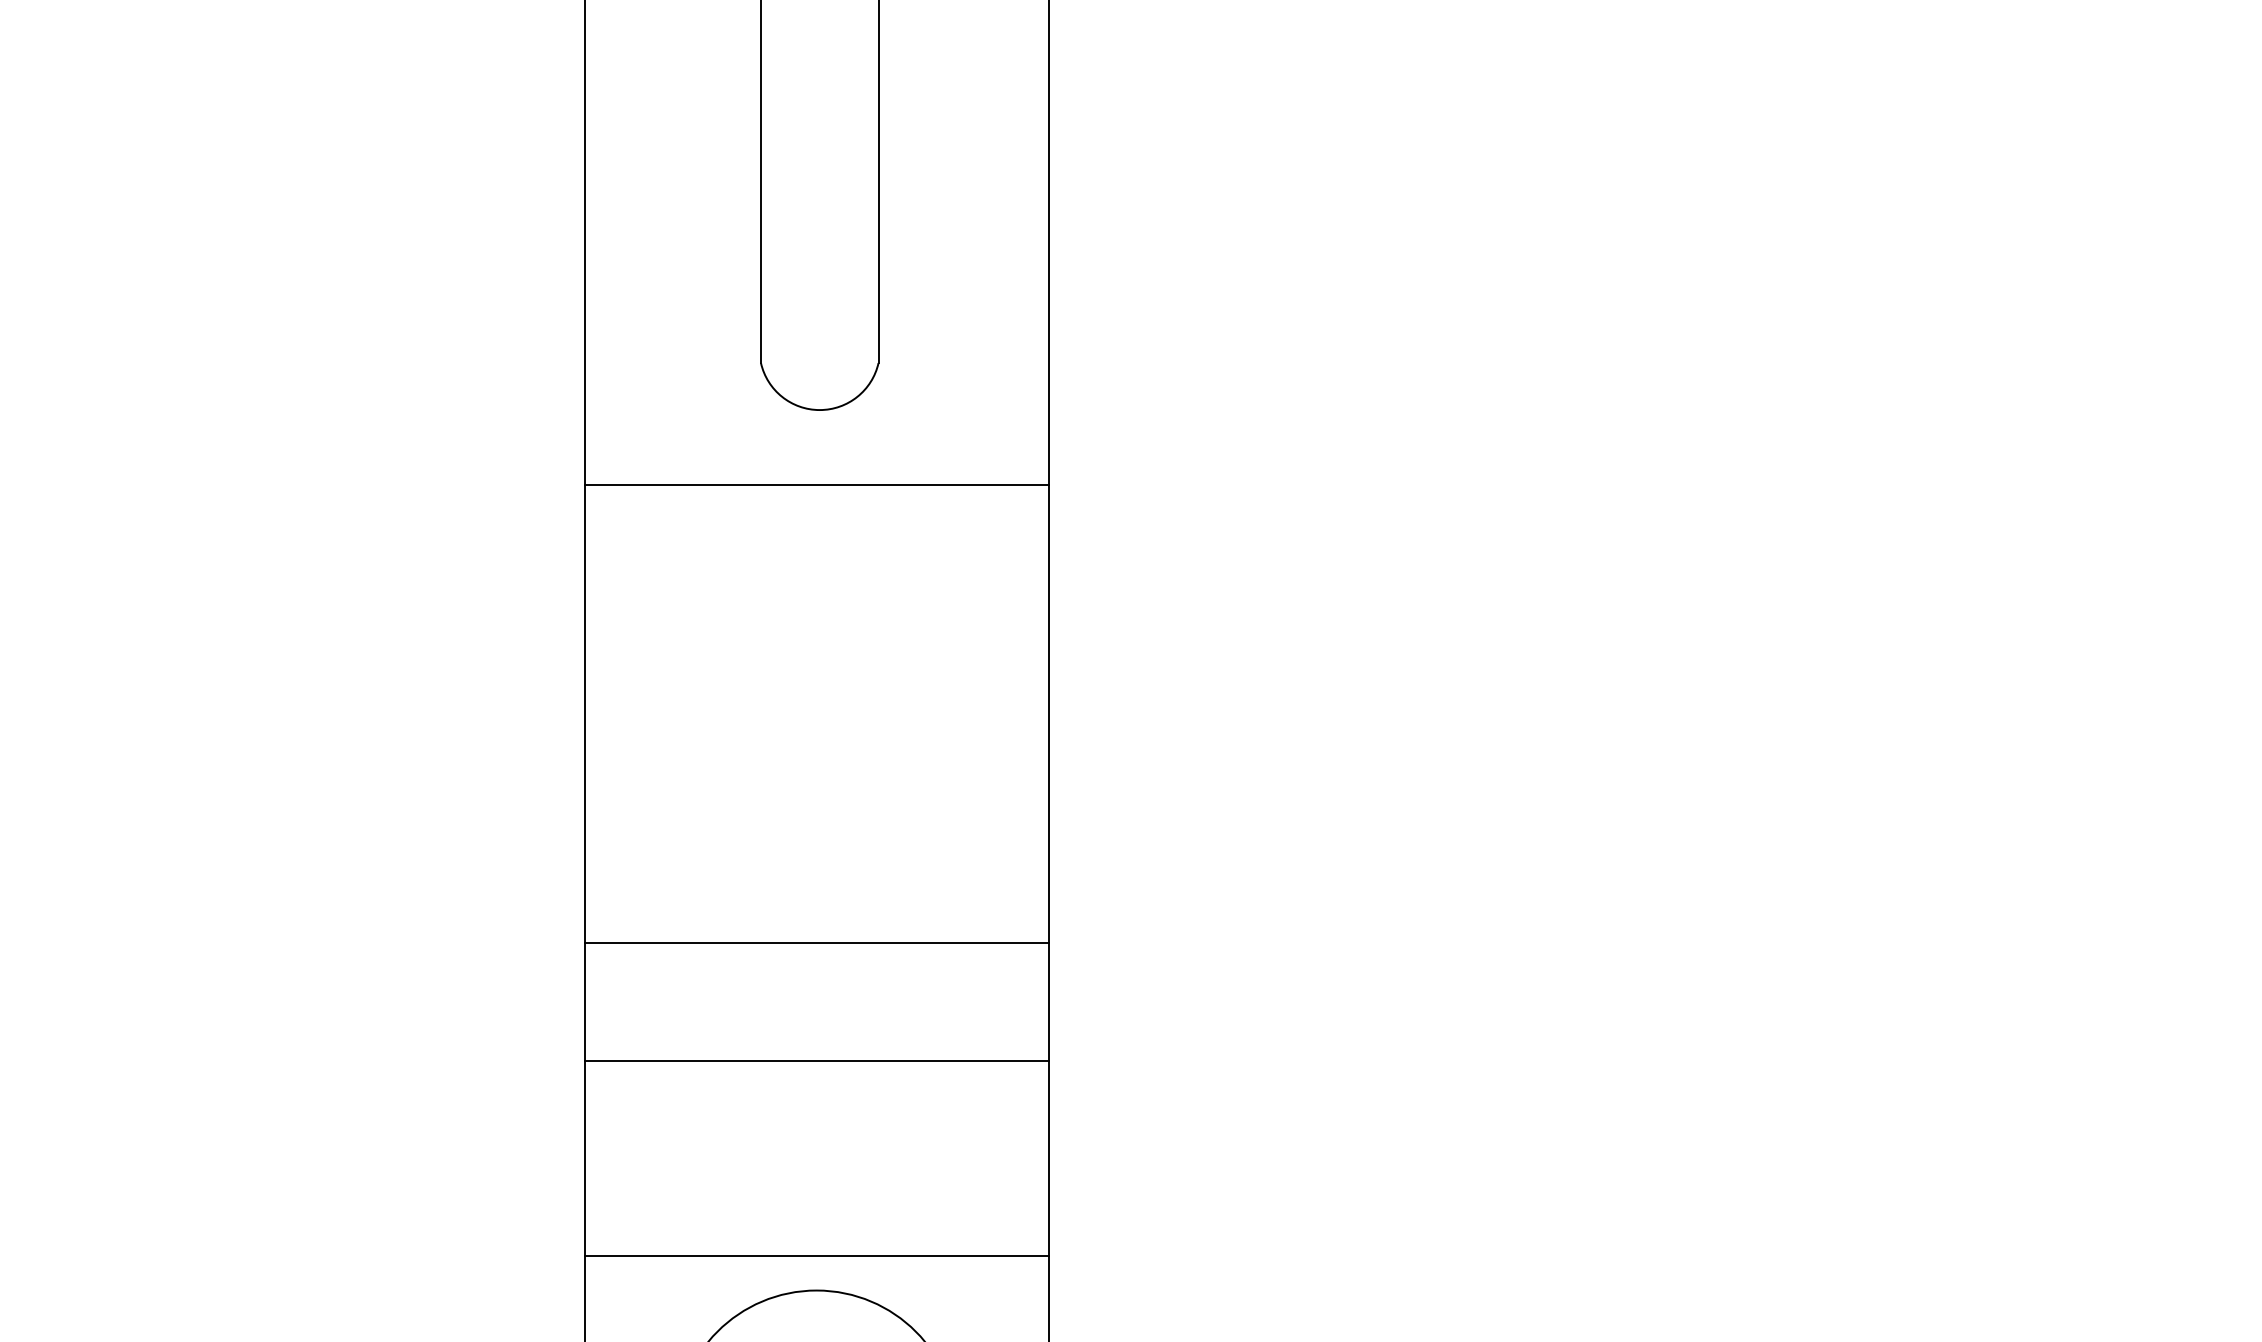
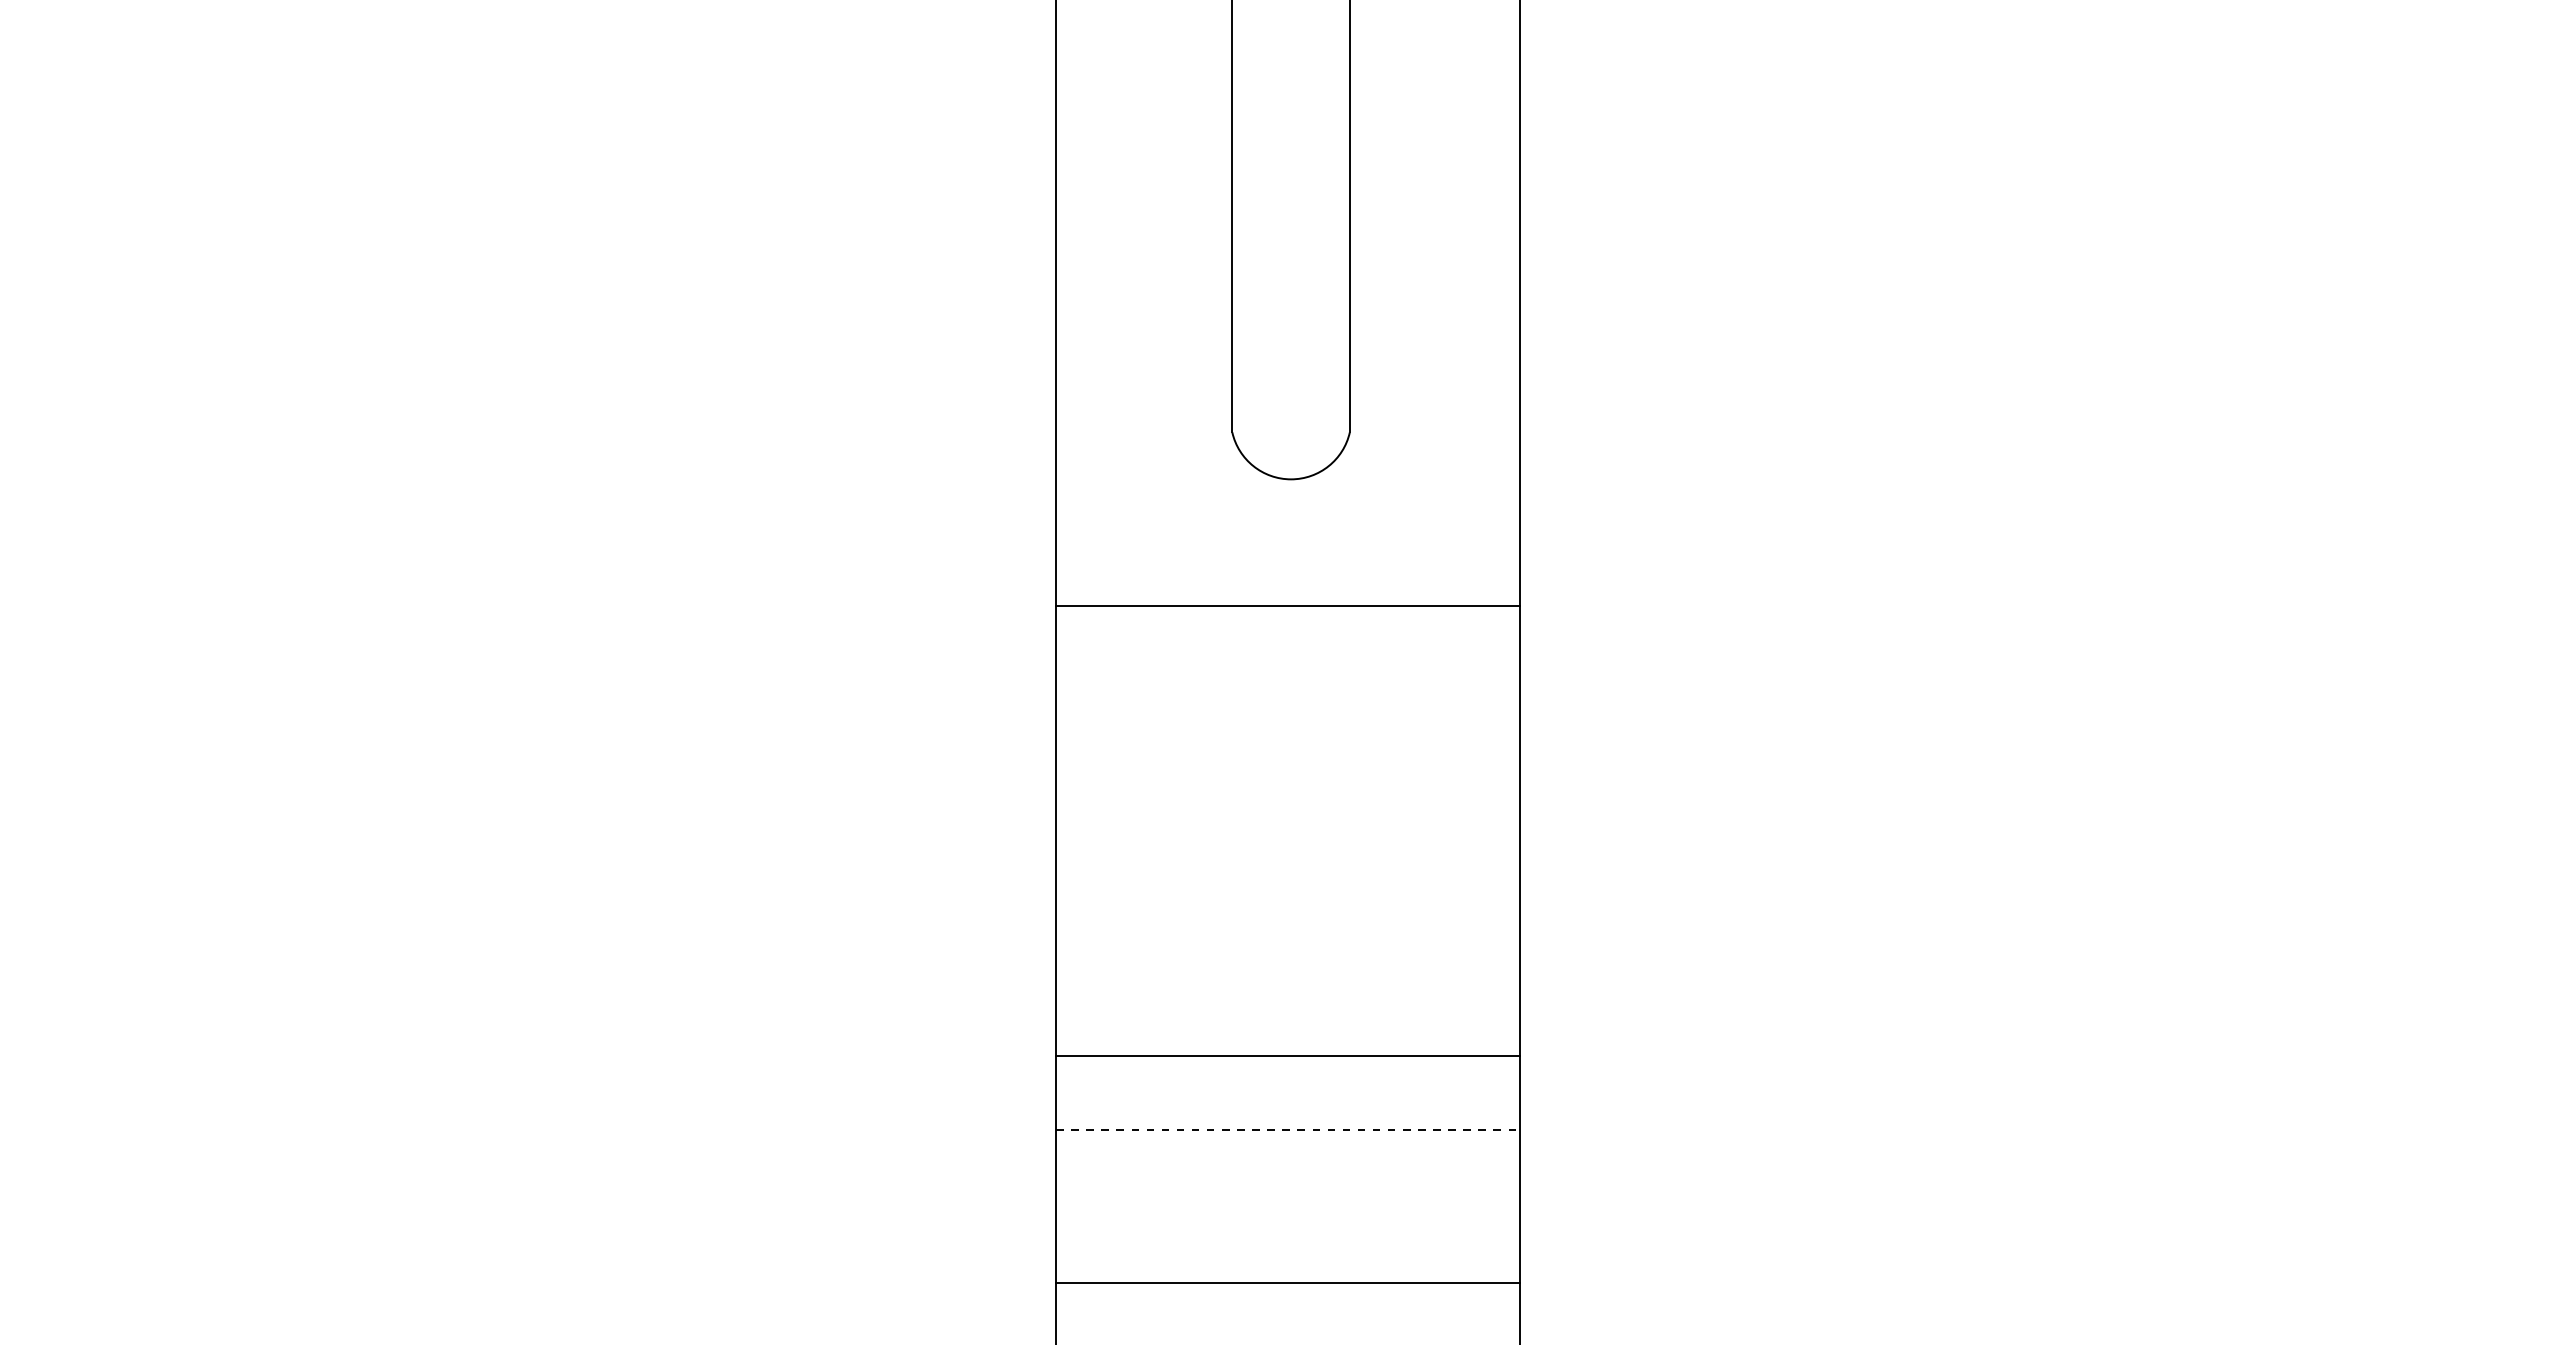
line: (816, 485) -> (1287, 606), moved
line: (816, 943) -> (1287, 1056), moved
line: (817, 1060) -> (1288, 1129), solid -> dashed
line: (816, 1255) -> (1287, 1282), moved

